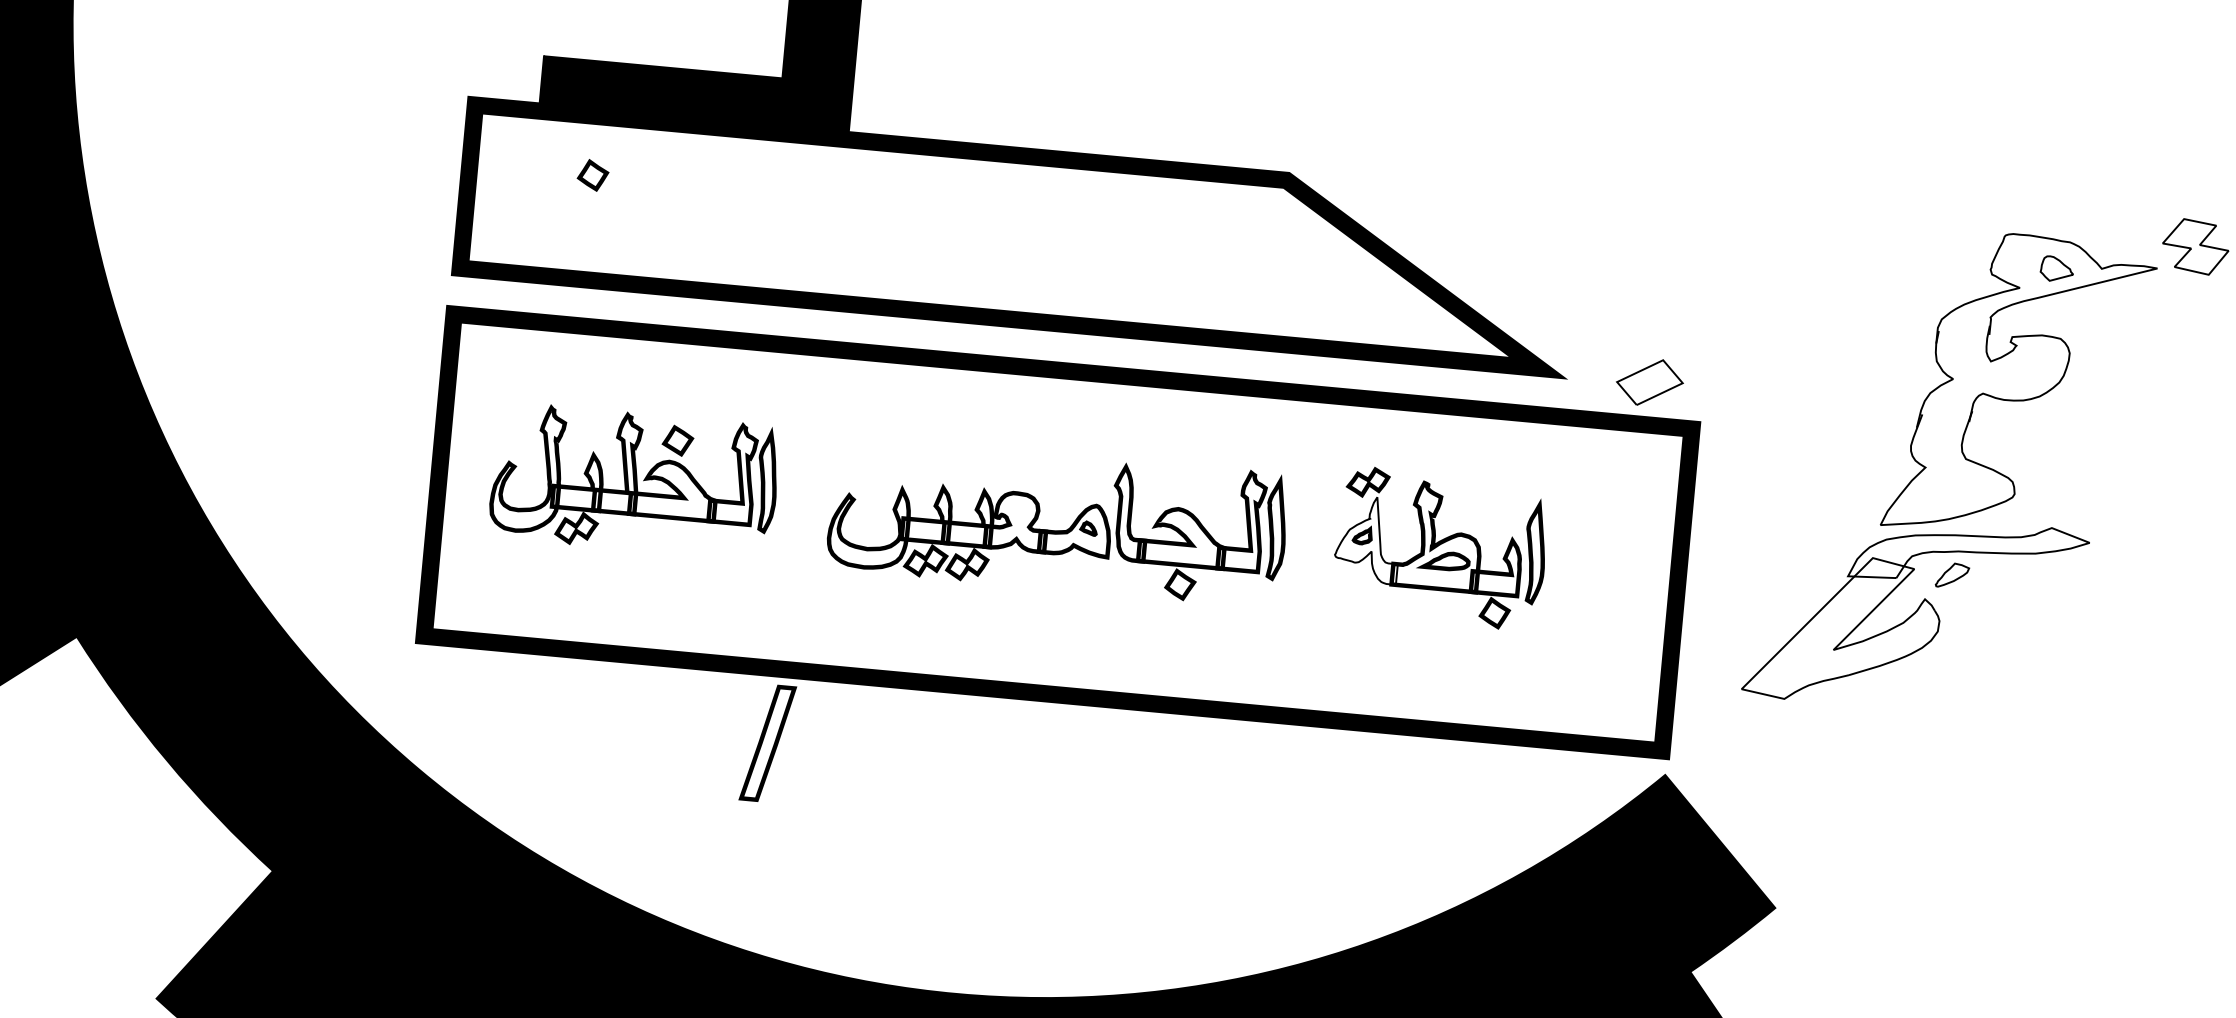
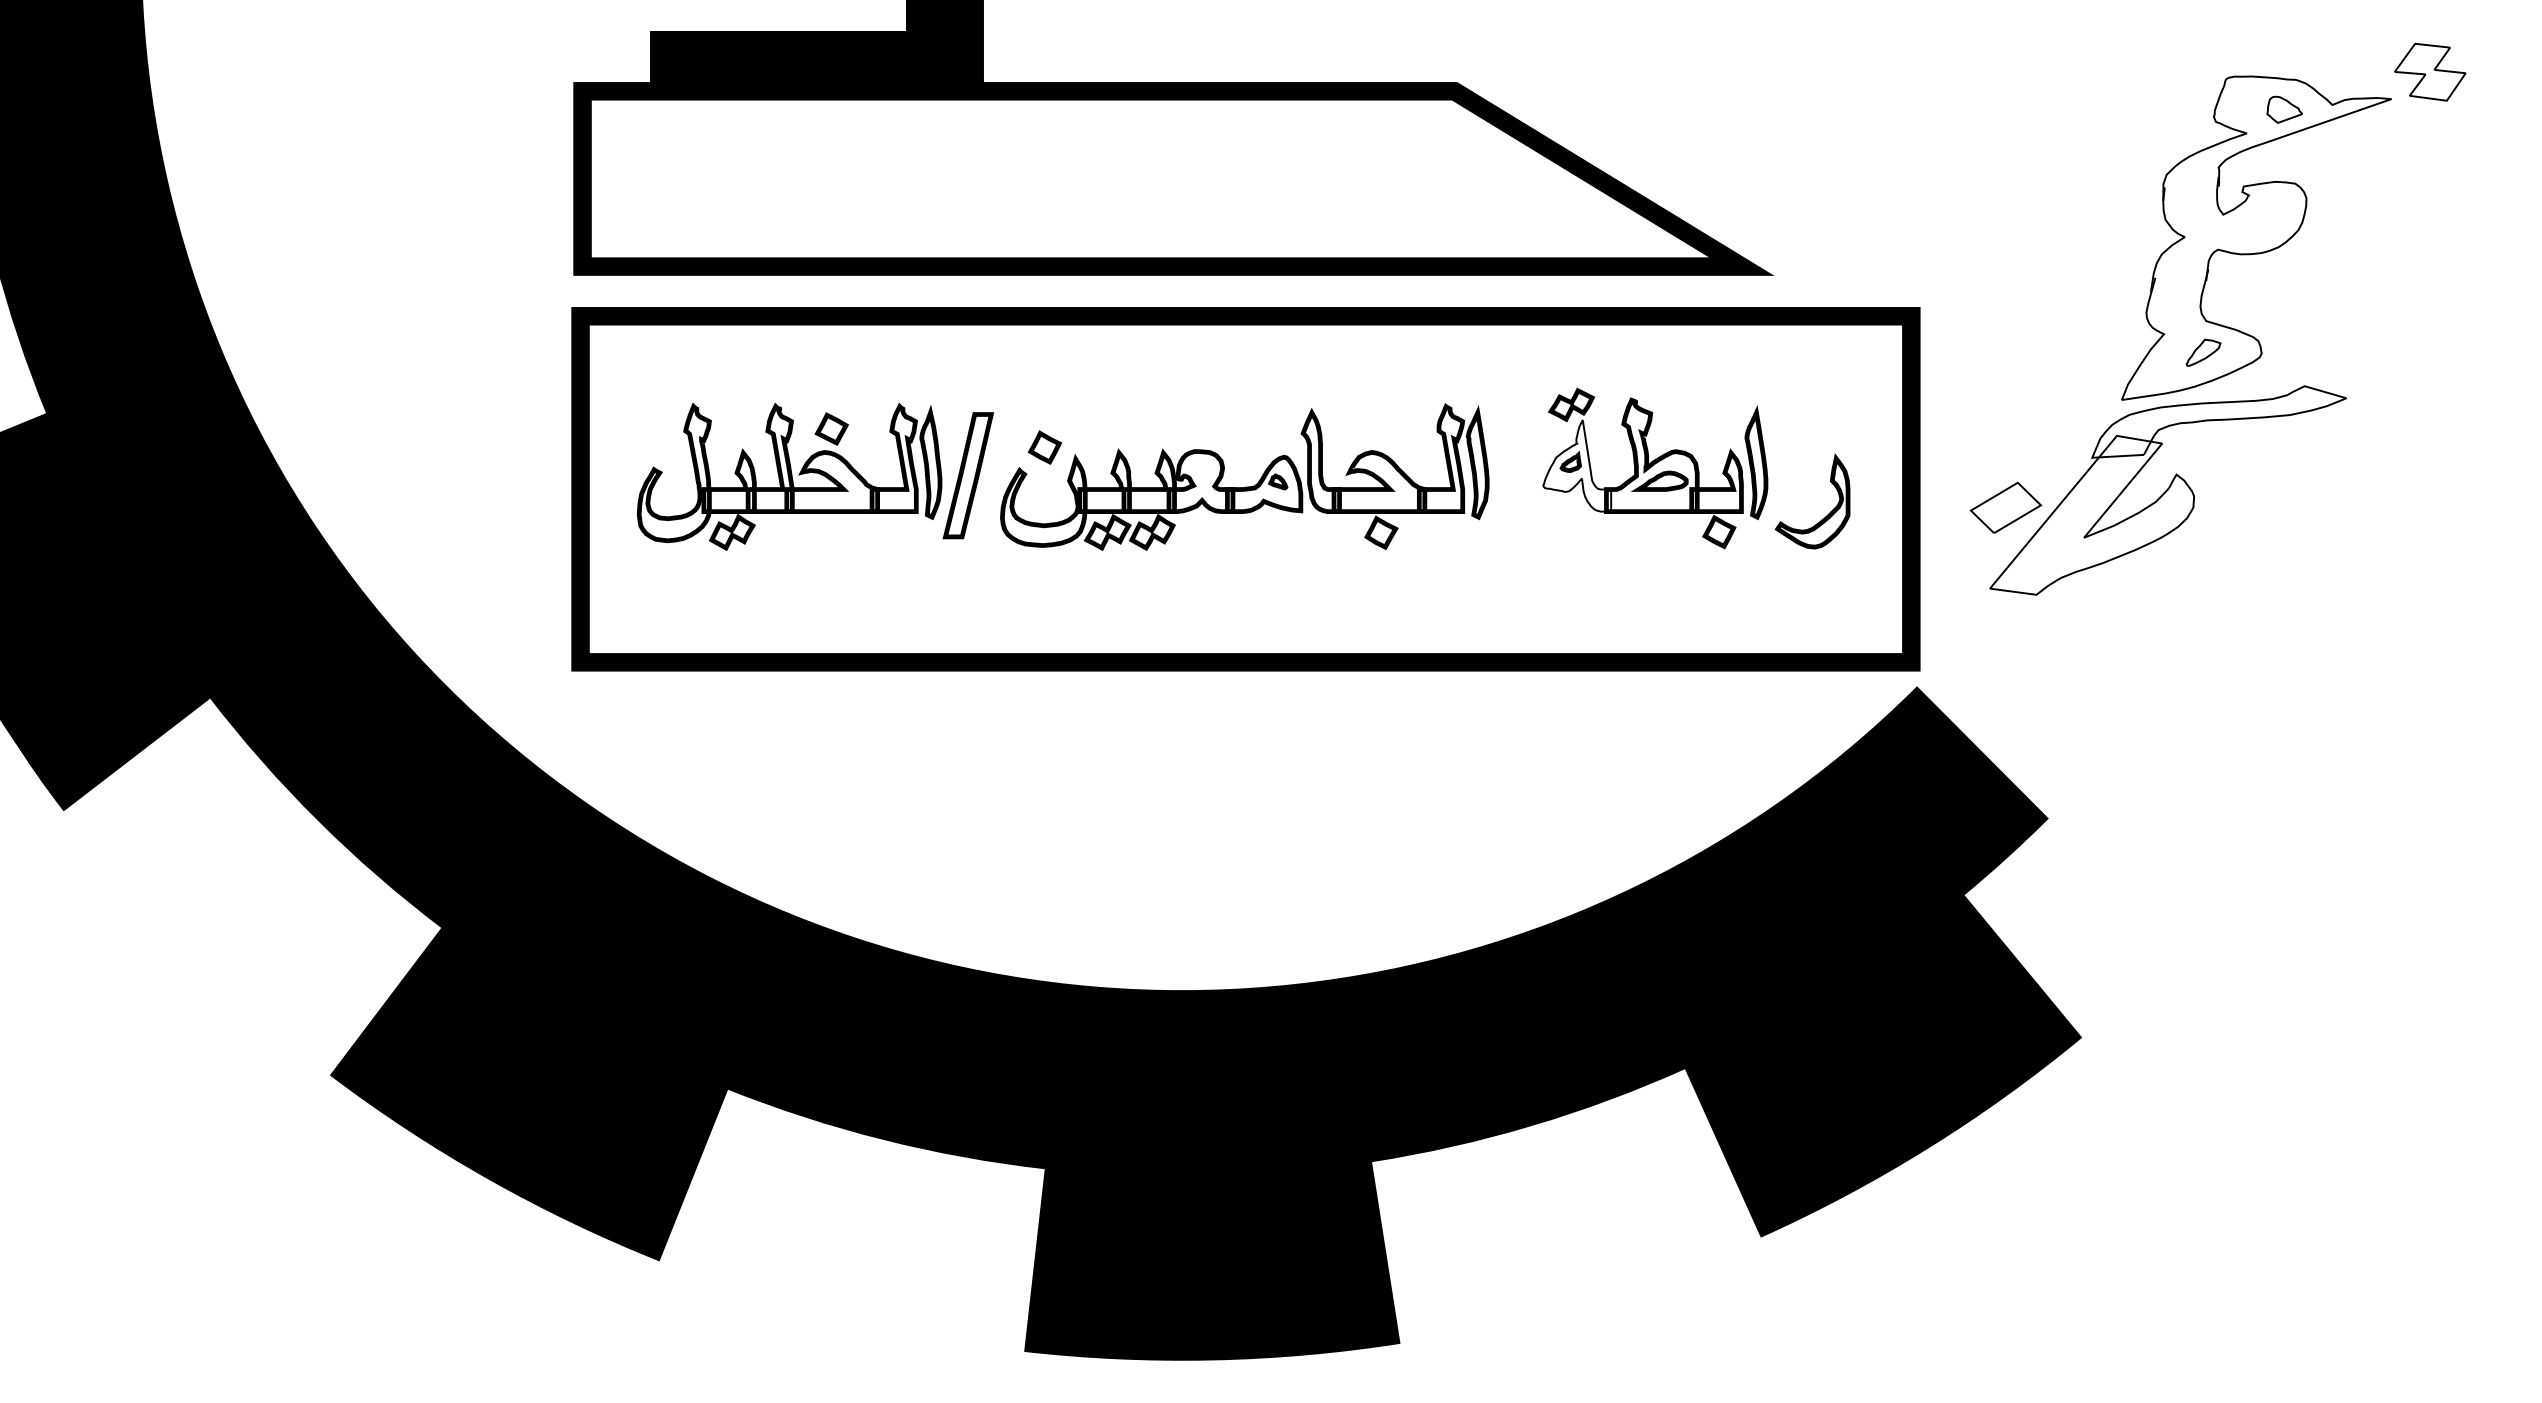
part: (592, 175) -> (1044, 447), moved
part: (1649, 382) -> (2005, 507), moved
part: (1952, 575) -> (2203, 352), moved
part: (1591, 609) -> (1822, 518), added
part: (767, 743) -> (968, 475), moved

